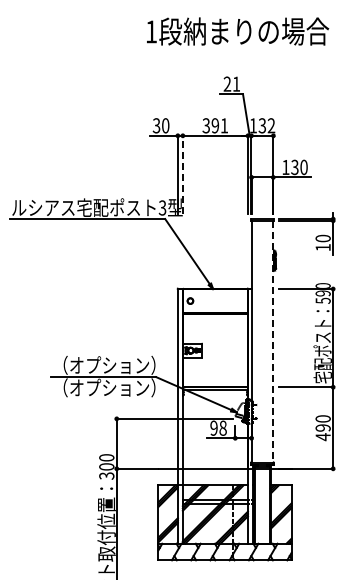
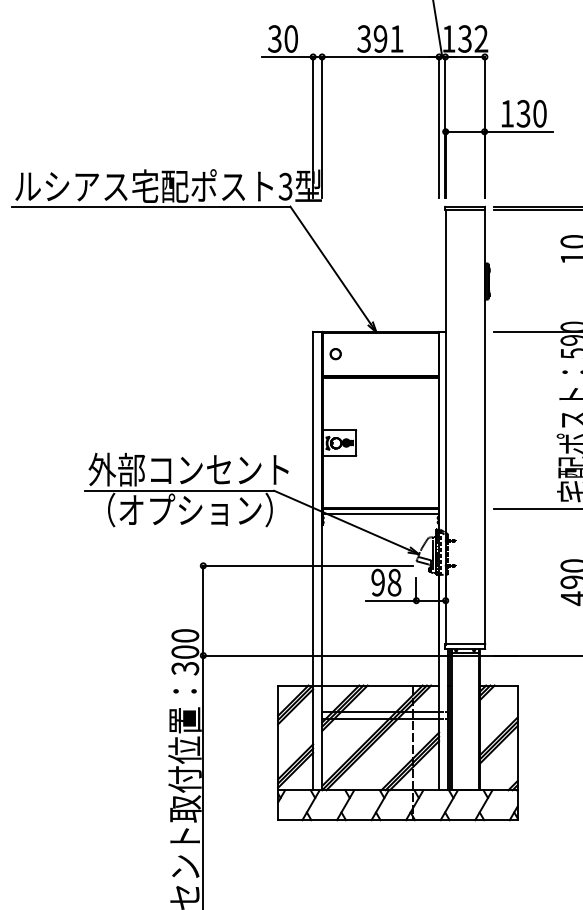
line: (182, 174) -> (321, 126), dashed -> solid
line: (273, 341) -> (485, 426), dashed -> solid
text: (108, 364) -> (188, 468), （オプション） -> 外部コンセント

